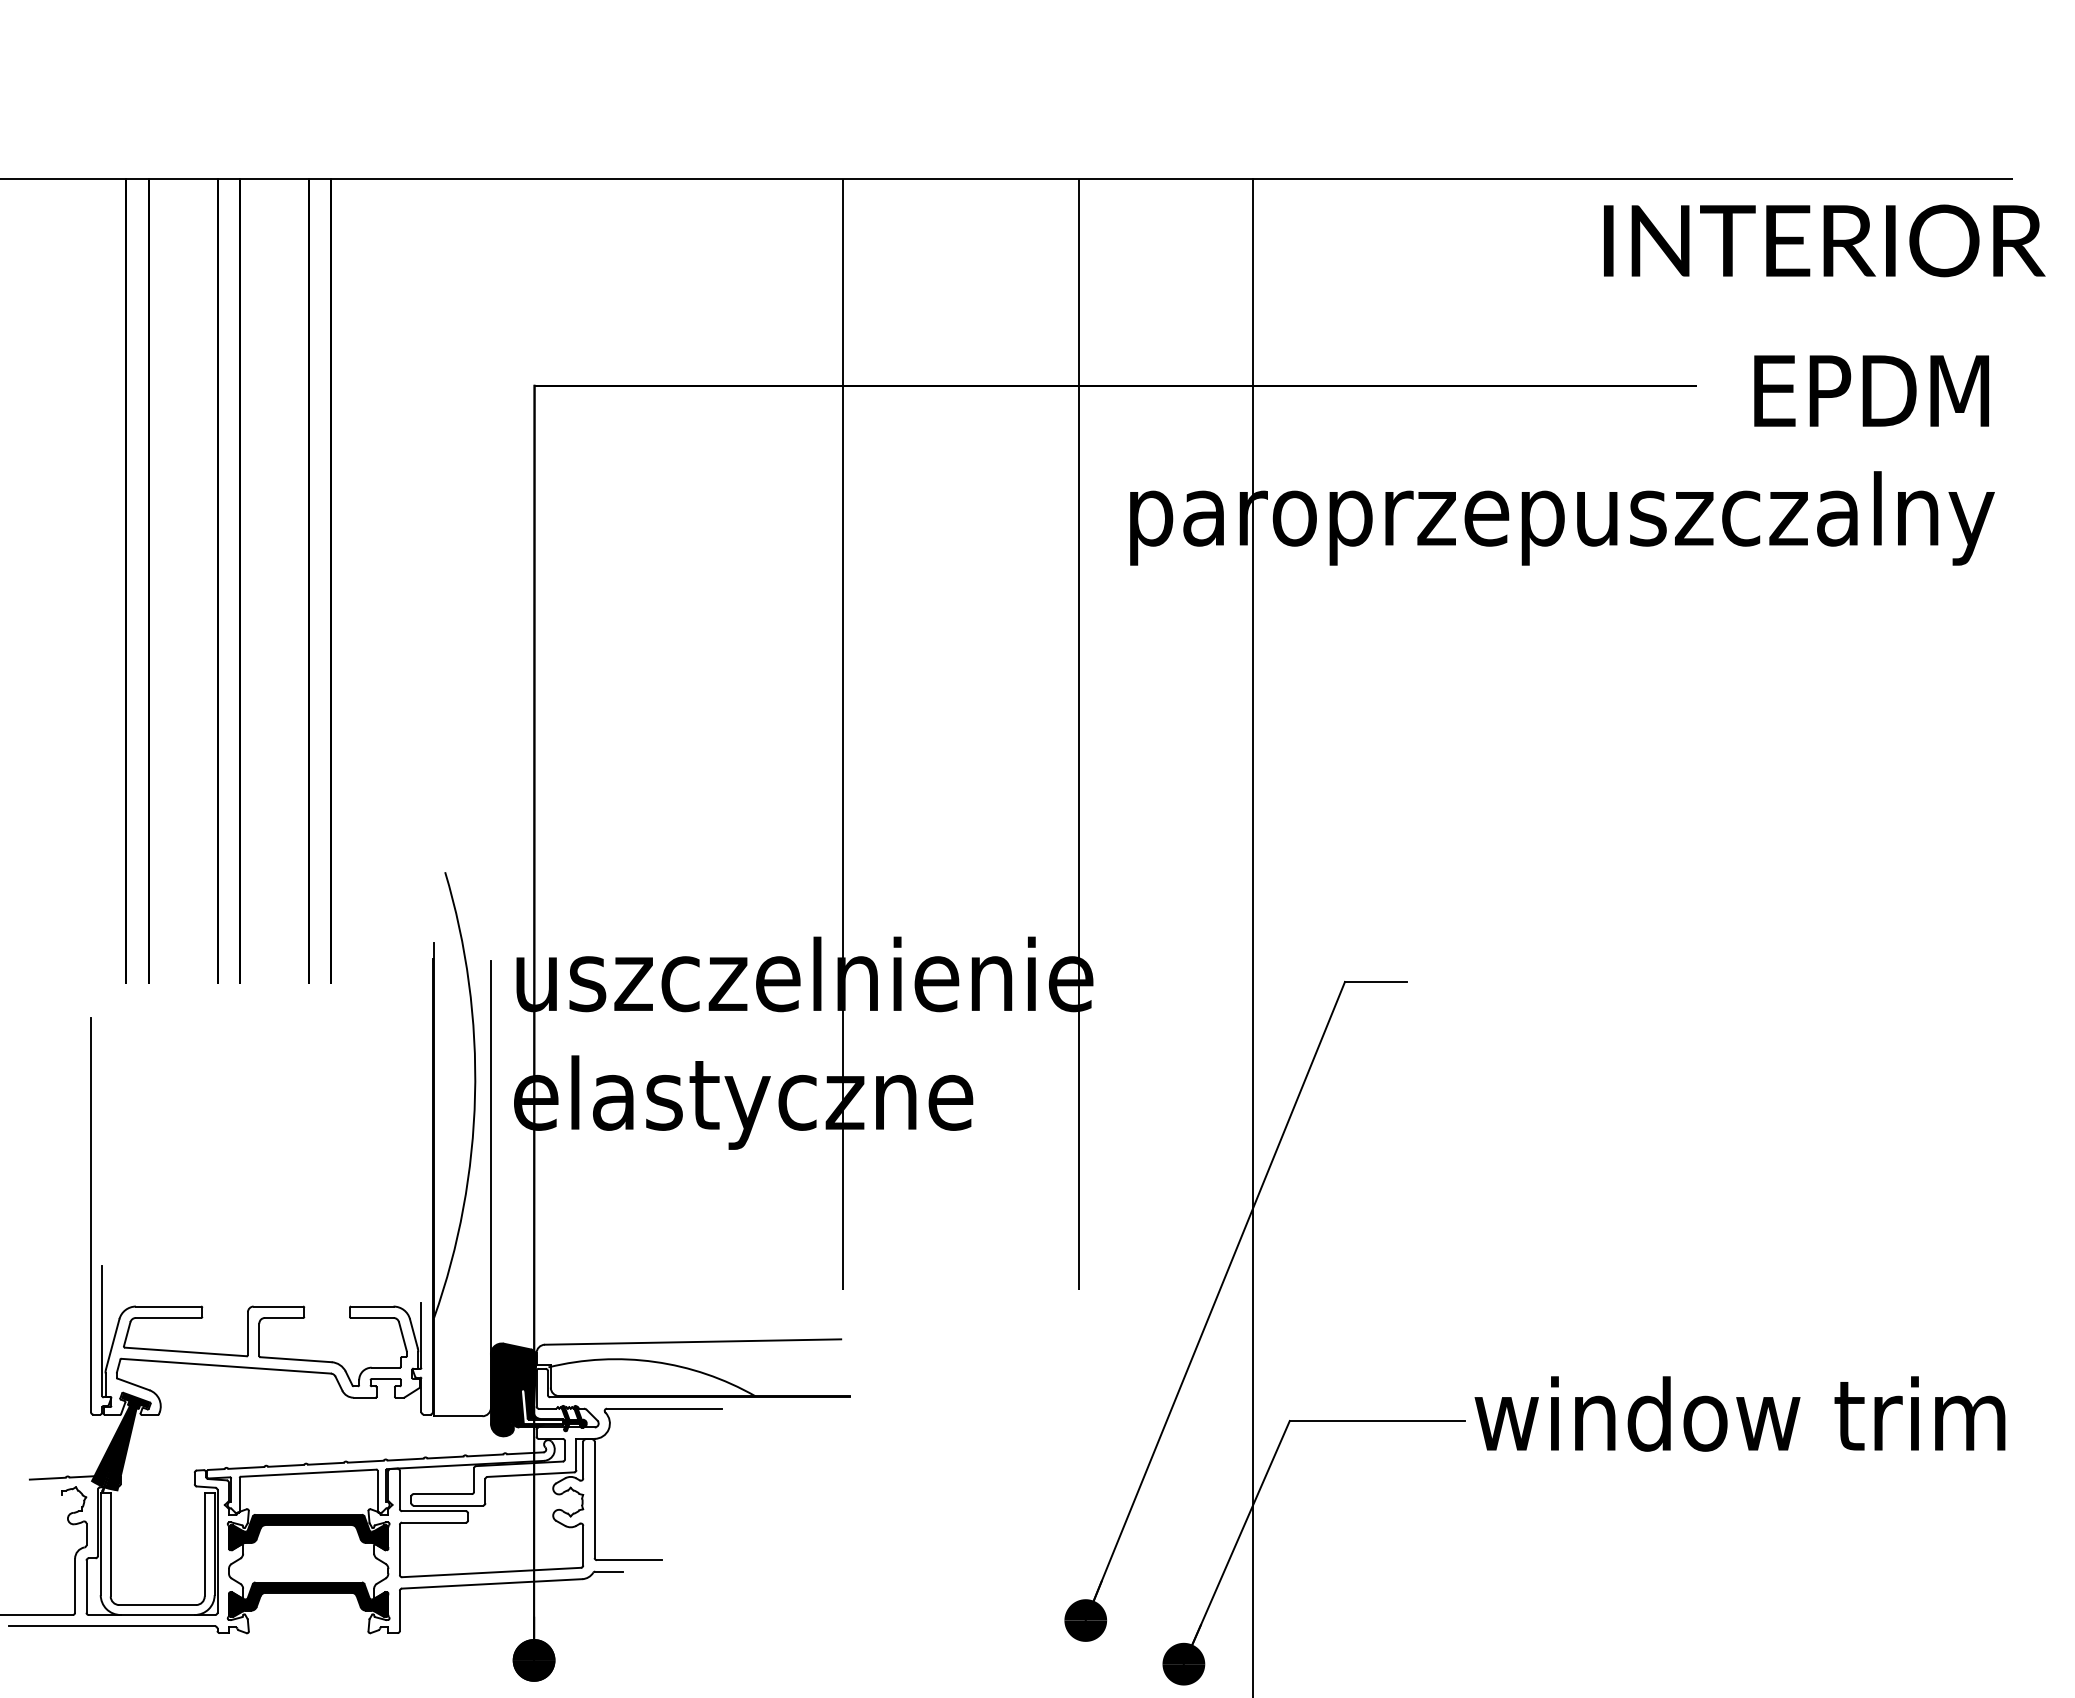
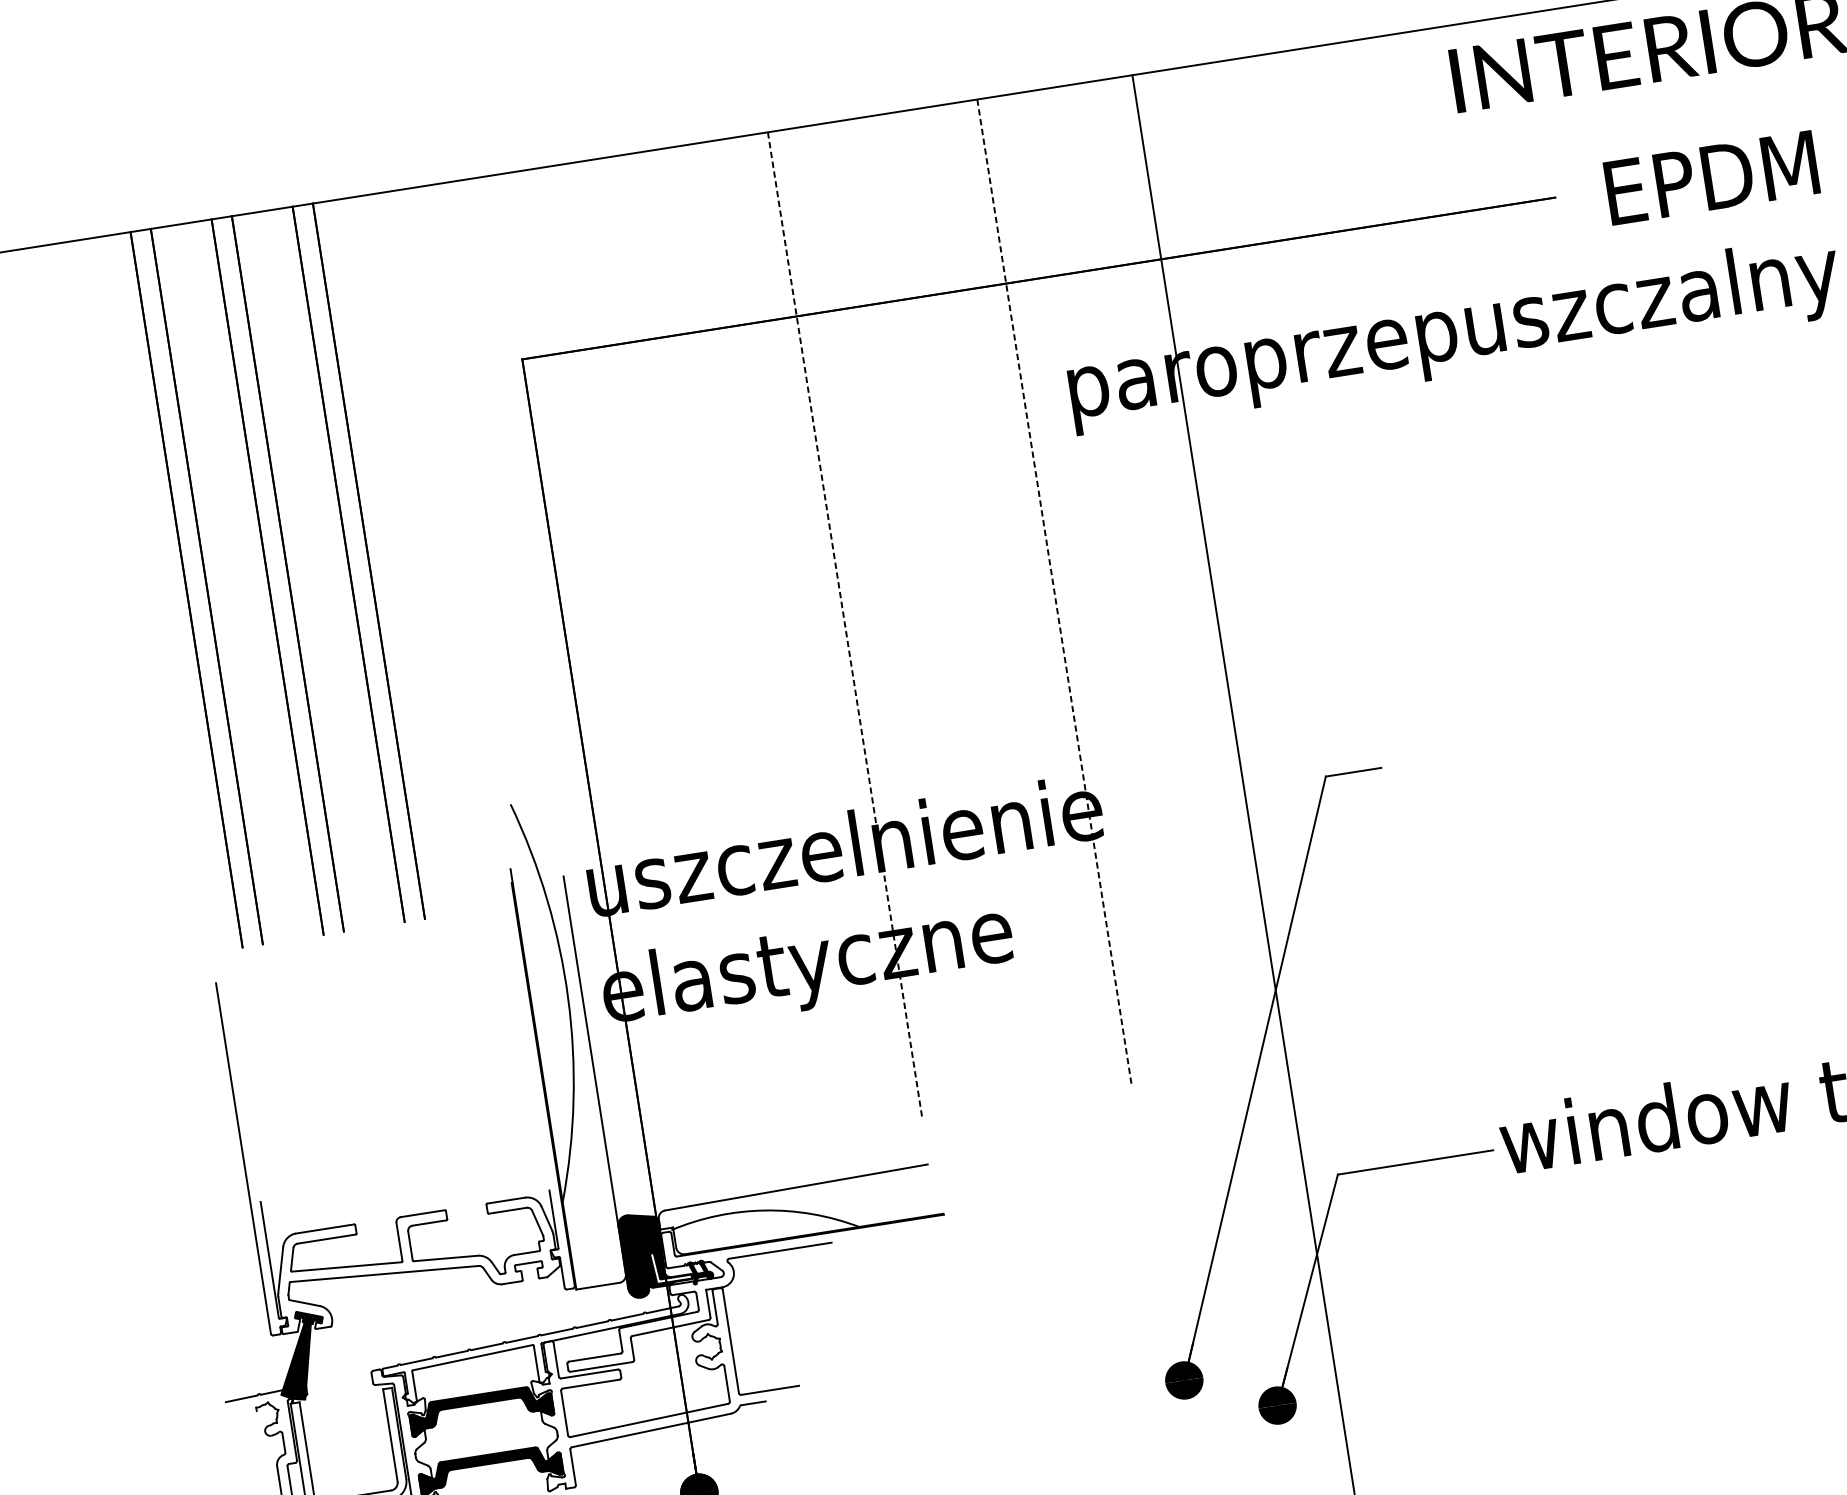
line: (843, 734) -> (845, 626), solid -> dashed
line: (1078, 734) -> (1054, 593), solid -> dashed

